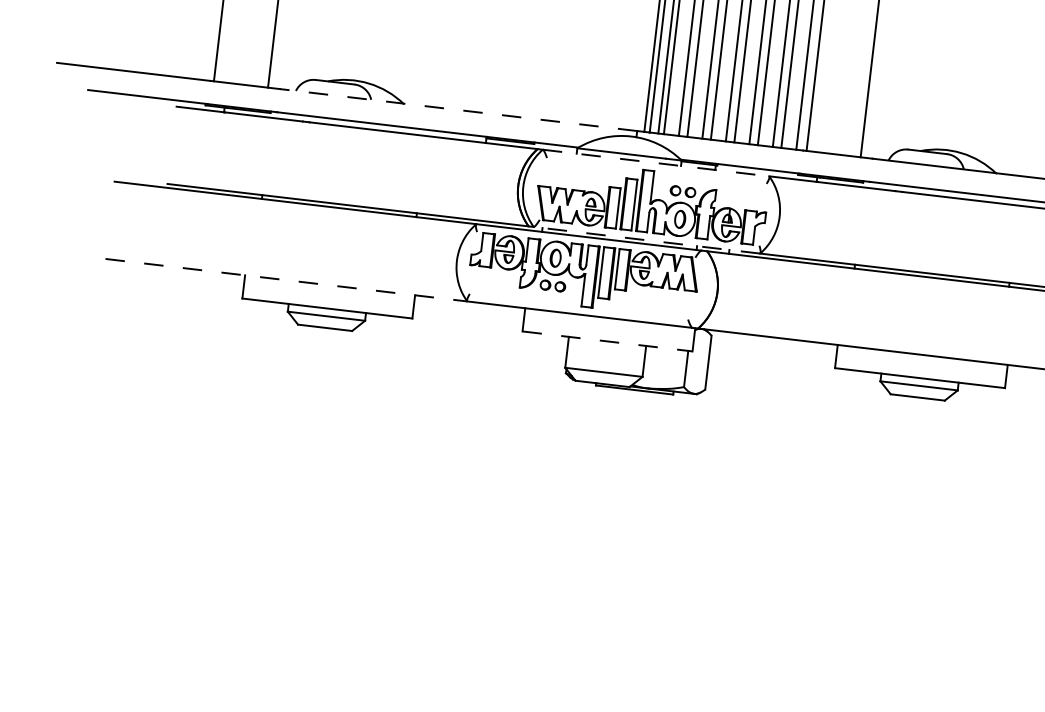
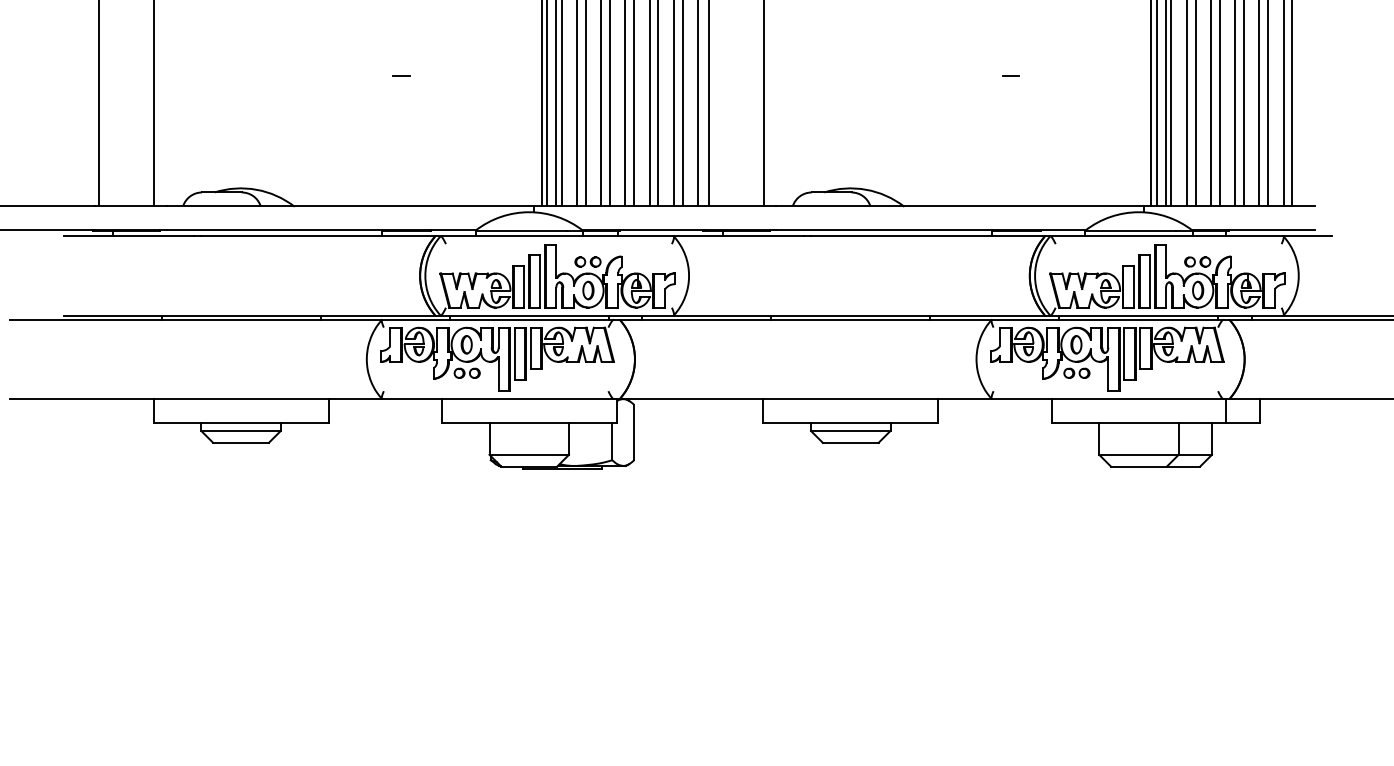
line: (458, 109) -> (350, 205), dashed -> solid
line: (656, 163) -> (557, 236), dashed -> solid
line: (646, 240) -> (556, 315), dashed -> solid
line: (286, 280) -> (196, 399), dashed -> solid
line: (607, 341) -> (529, 423), dashed -> solid

